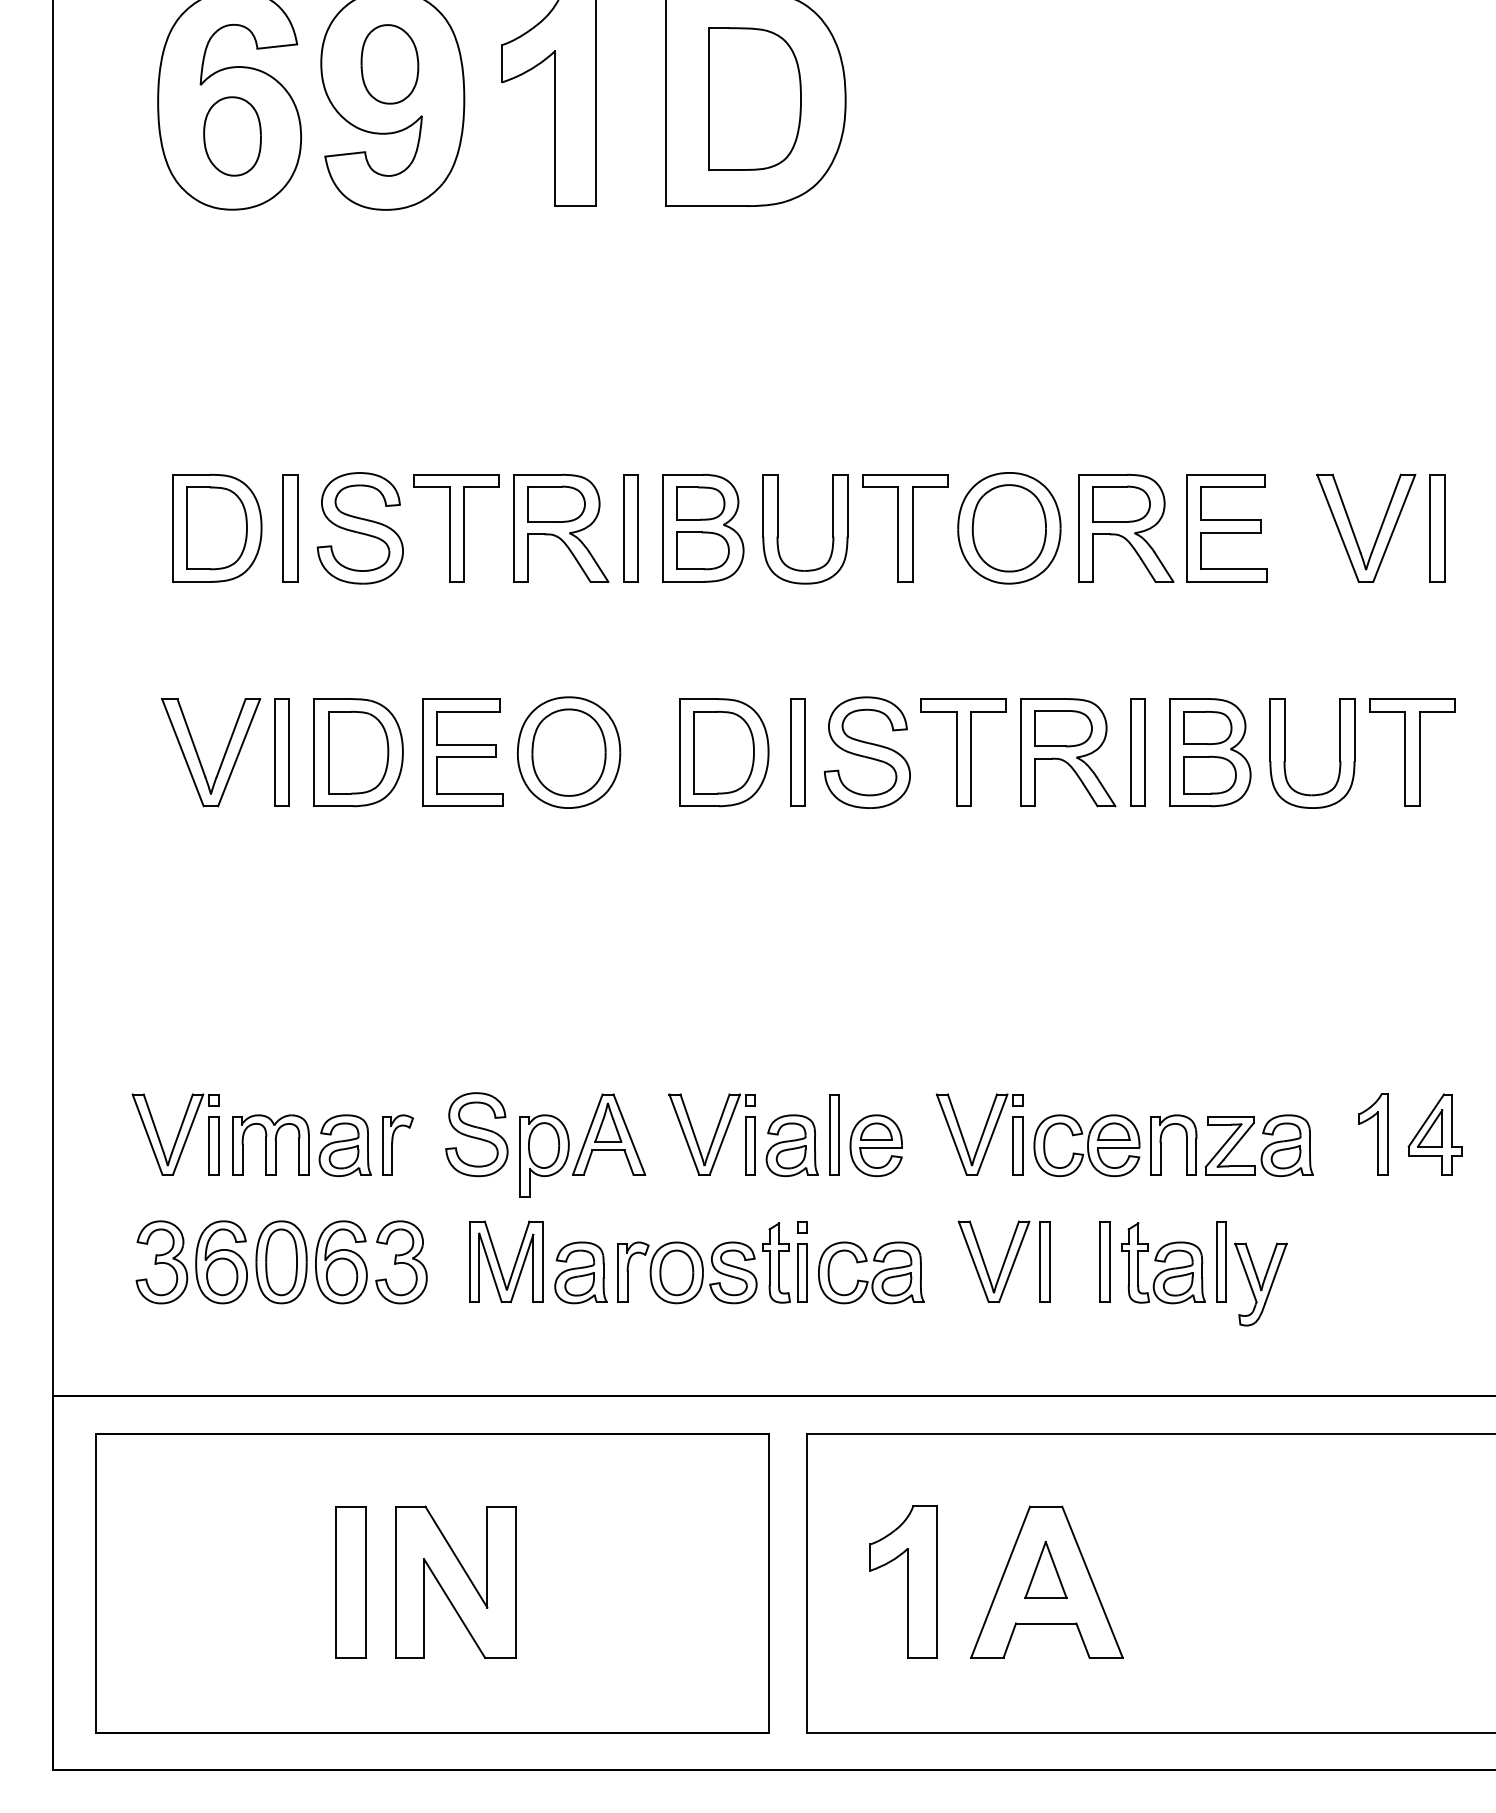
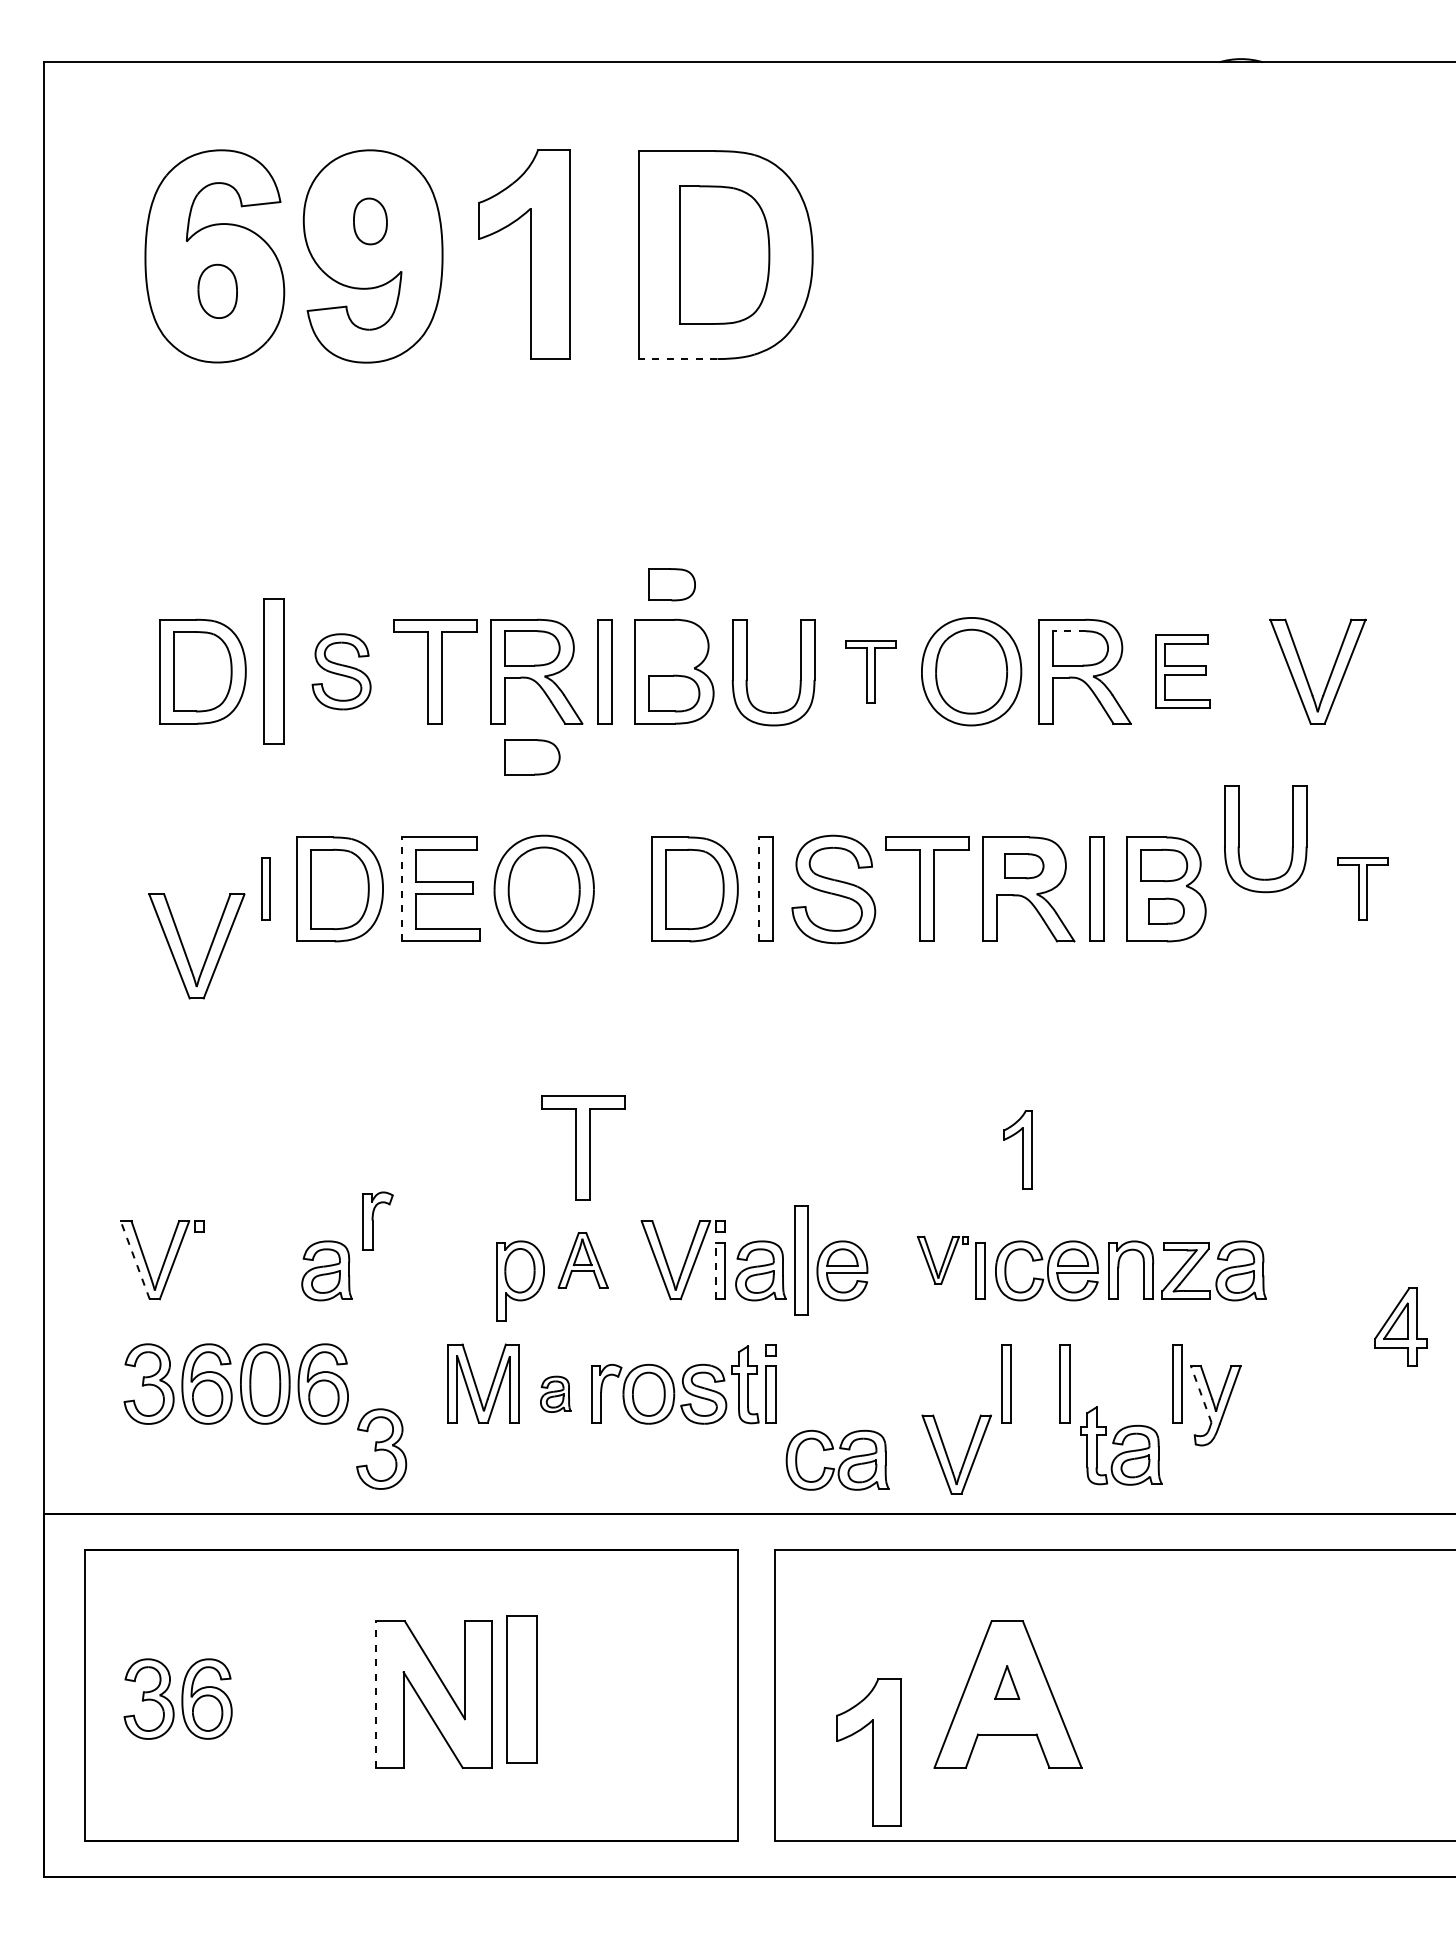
part: (390, 64) -> (370, 221), size x0.6
part: (232, 136) -> (217, 291), size x0.7
line: (706, 206) -> (677, 359), solid -> dashed
line: (1109, 486) -> (1068, 631), solid -> dashed
part: (700, 503) -> (671, 584), moved
part: (290, 528) -> (273, 671), size x1.4
part: (360, 528) -> (341, 671), size x0.7
part: (905, 528) -> (870, 671), size x0.6
part: (1226, 528) -> (1182, 671), size x0.7
part: (1436, 528) -> (1386, 671), removed
part: (556, 616) -> (532, 757), added
part: (1063, 729) -> (1024, 866), size x0.7
part: (281, 751) -> (265, 888), size x0.6
part: (1412, 751) -> (1362, 888), size x0.6
line: (422, 752) -> (402, 889), solid -> dashed
line: (790, 752) -> (759, 889), solid -> dashed
part: (1285, 753) -> (1239, 839), moved
part: (199, 756) -> (185, 950), moved
part: (1210, 774) -> (1166, 910), size x0.7
part: (609, 1018) -> (583, 1147), added
part: (834, 1133) -> (801, 1259), size x1.4
part: (1373, 1133) -> (1017, 1149), moved
part: (1434, 1133) -> (1400, 1326), moved
line: (147, 1135) -> (135, 1260), solid -> dashed
part: (476, 1135) -> (454, 1260), removed
part: (609, 1135) -> (583, 1260), size x0.7
part: (979, 1135) -> (942, 1260), size x0.6
part: (270, 1144) -> (254, 1269), removed
part: (397, 1144) -> (377, 1220), moved
part: (213, 1145) -> (199, 1270), removed
line: (746, 1145) -> (716, 1270), solid -> dashed
part: (401, 1261) -> (381, 1448), moved
part: (1163, 1262) -> (1121, 1445), moved
part: (985, 1263) -> (948, 1456), moved
part: (871, 1272) -> (837, 1459), moved
line: (1246, 1272) -> (1201, 1393), solid -> dashed
part: (580, 1273) -> (555, 1394), size x0.6
part: (1046, 1569) -> (1007, 1682), size x0.6
part: (350, 1582) -> (521, 1689), moved
line: (396, 1582) -> (376, 1694), solid -> dashed
part: (903, 1582) -> (868, 1752), moved
part: (191, 1586) -> (177, 1698), added

